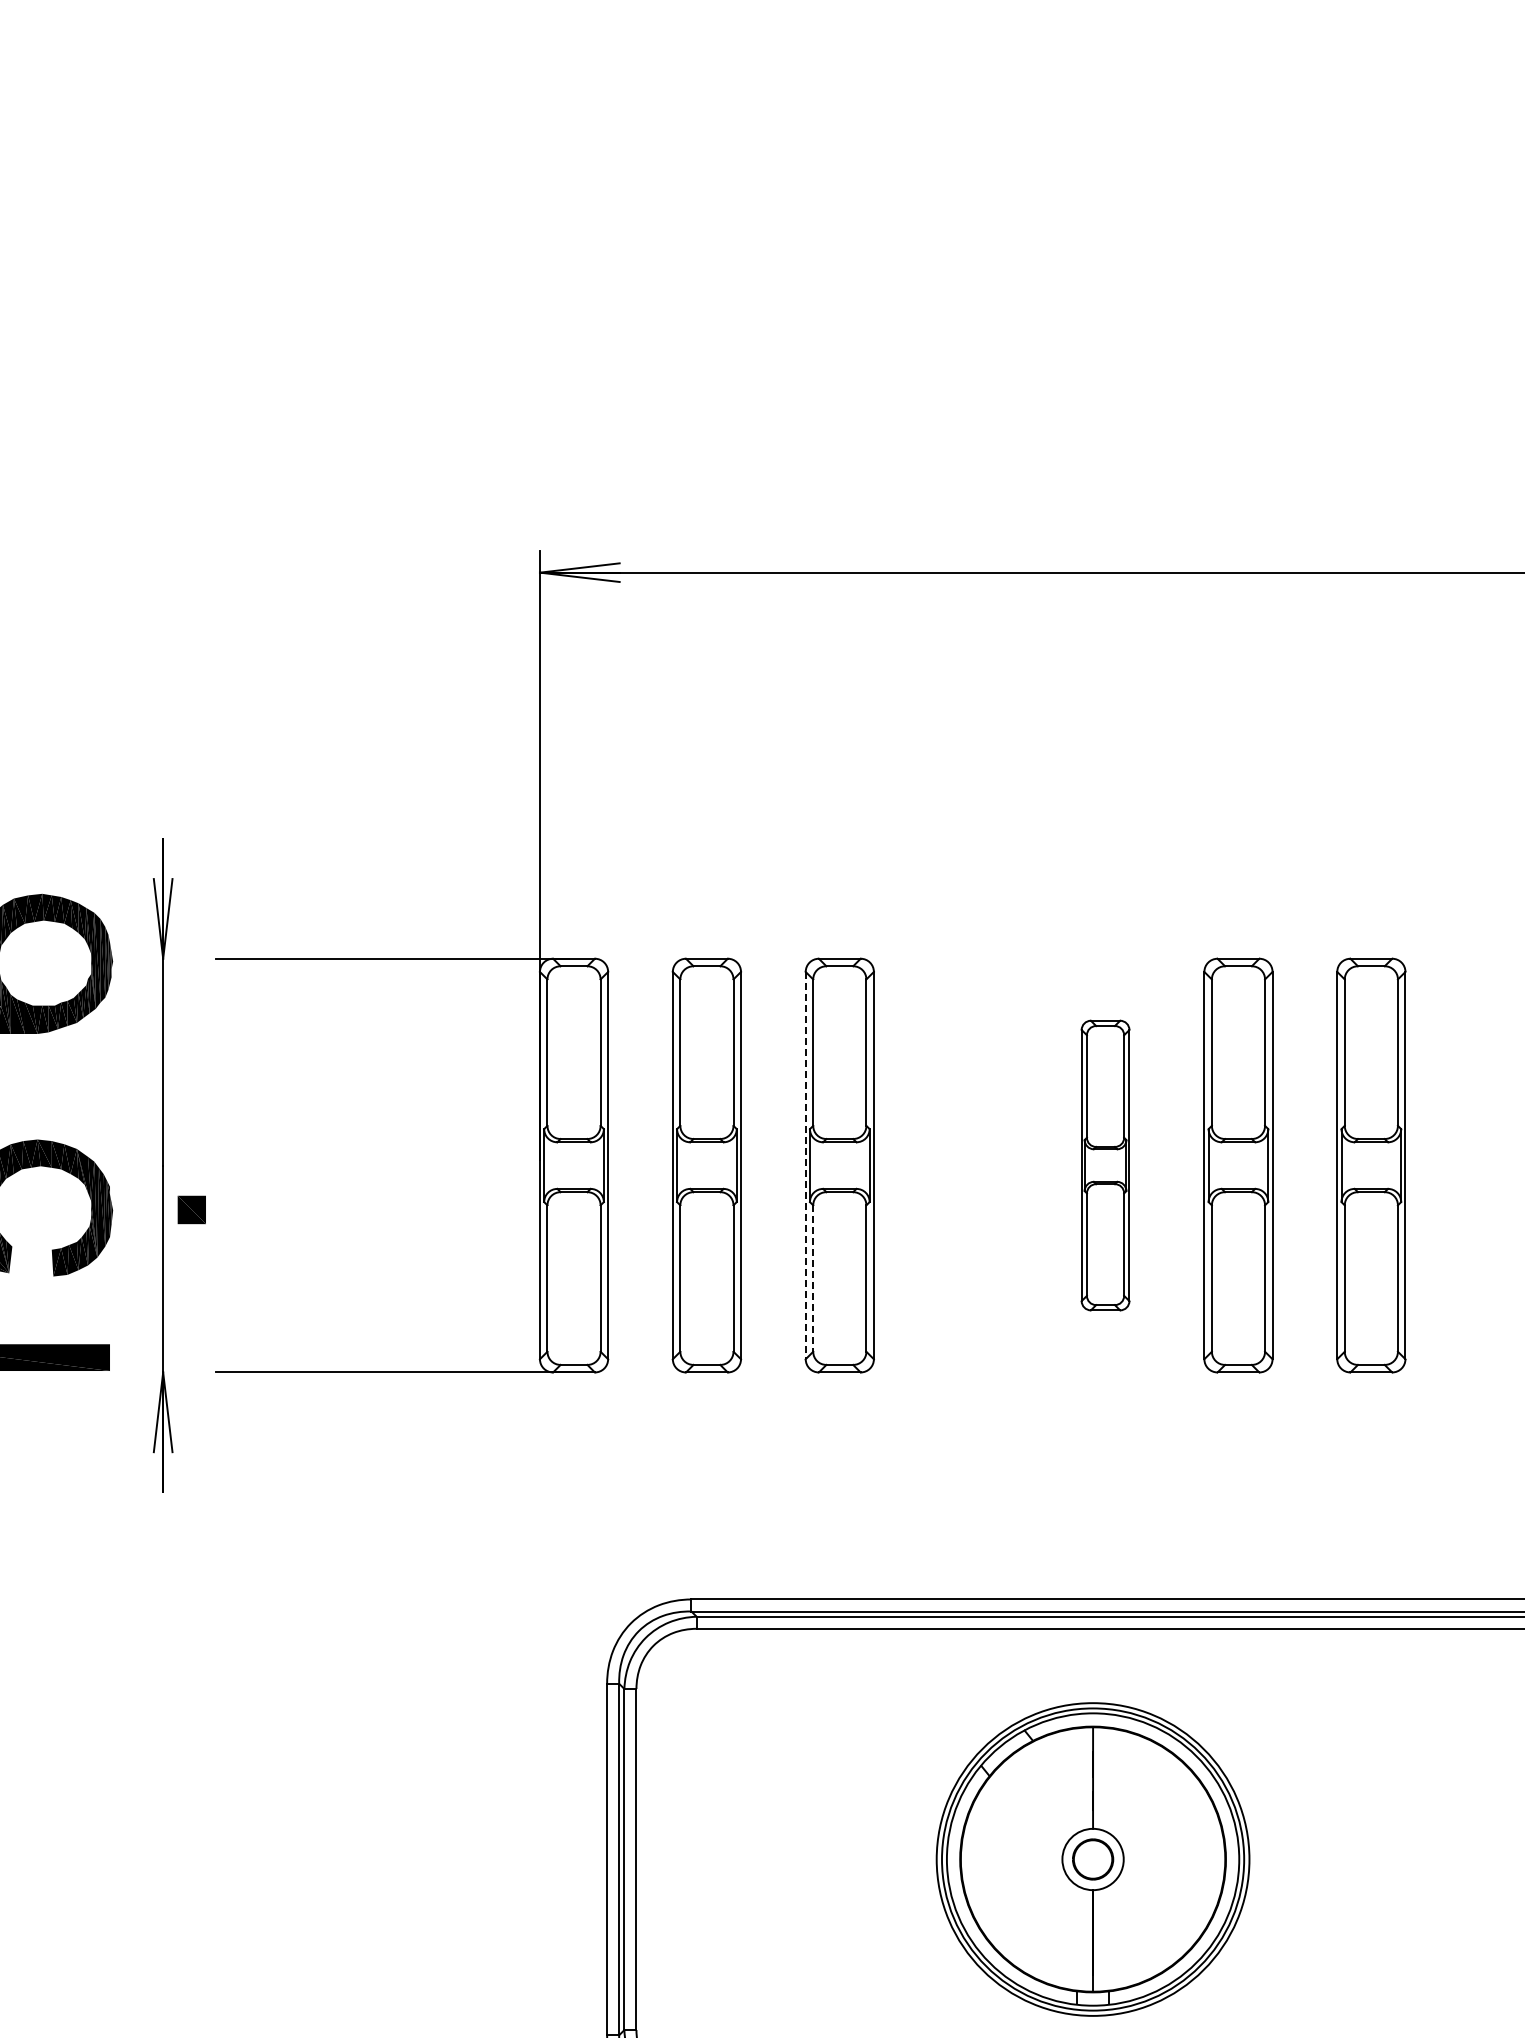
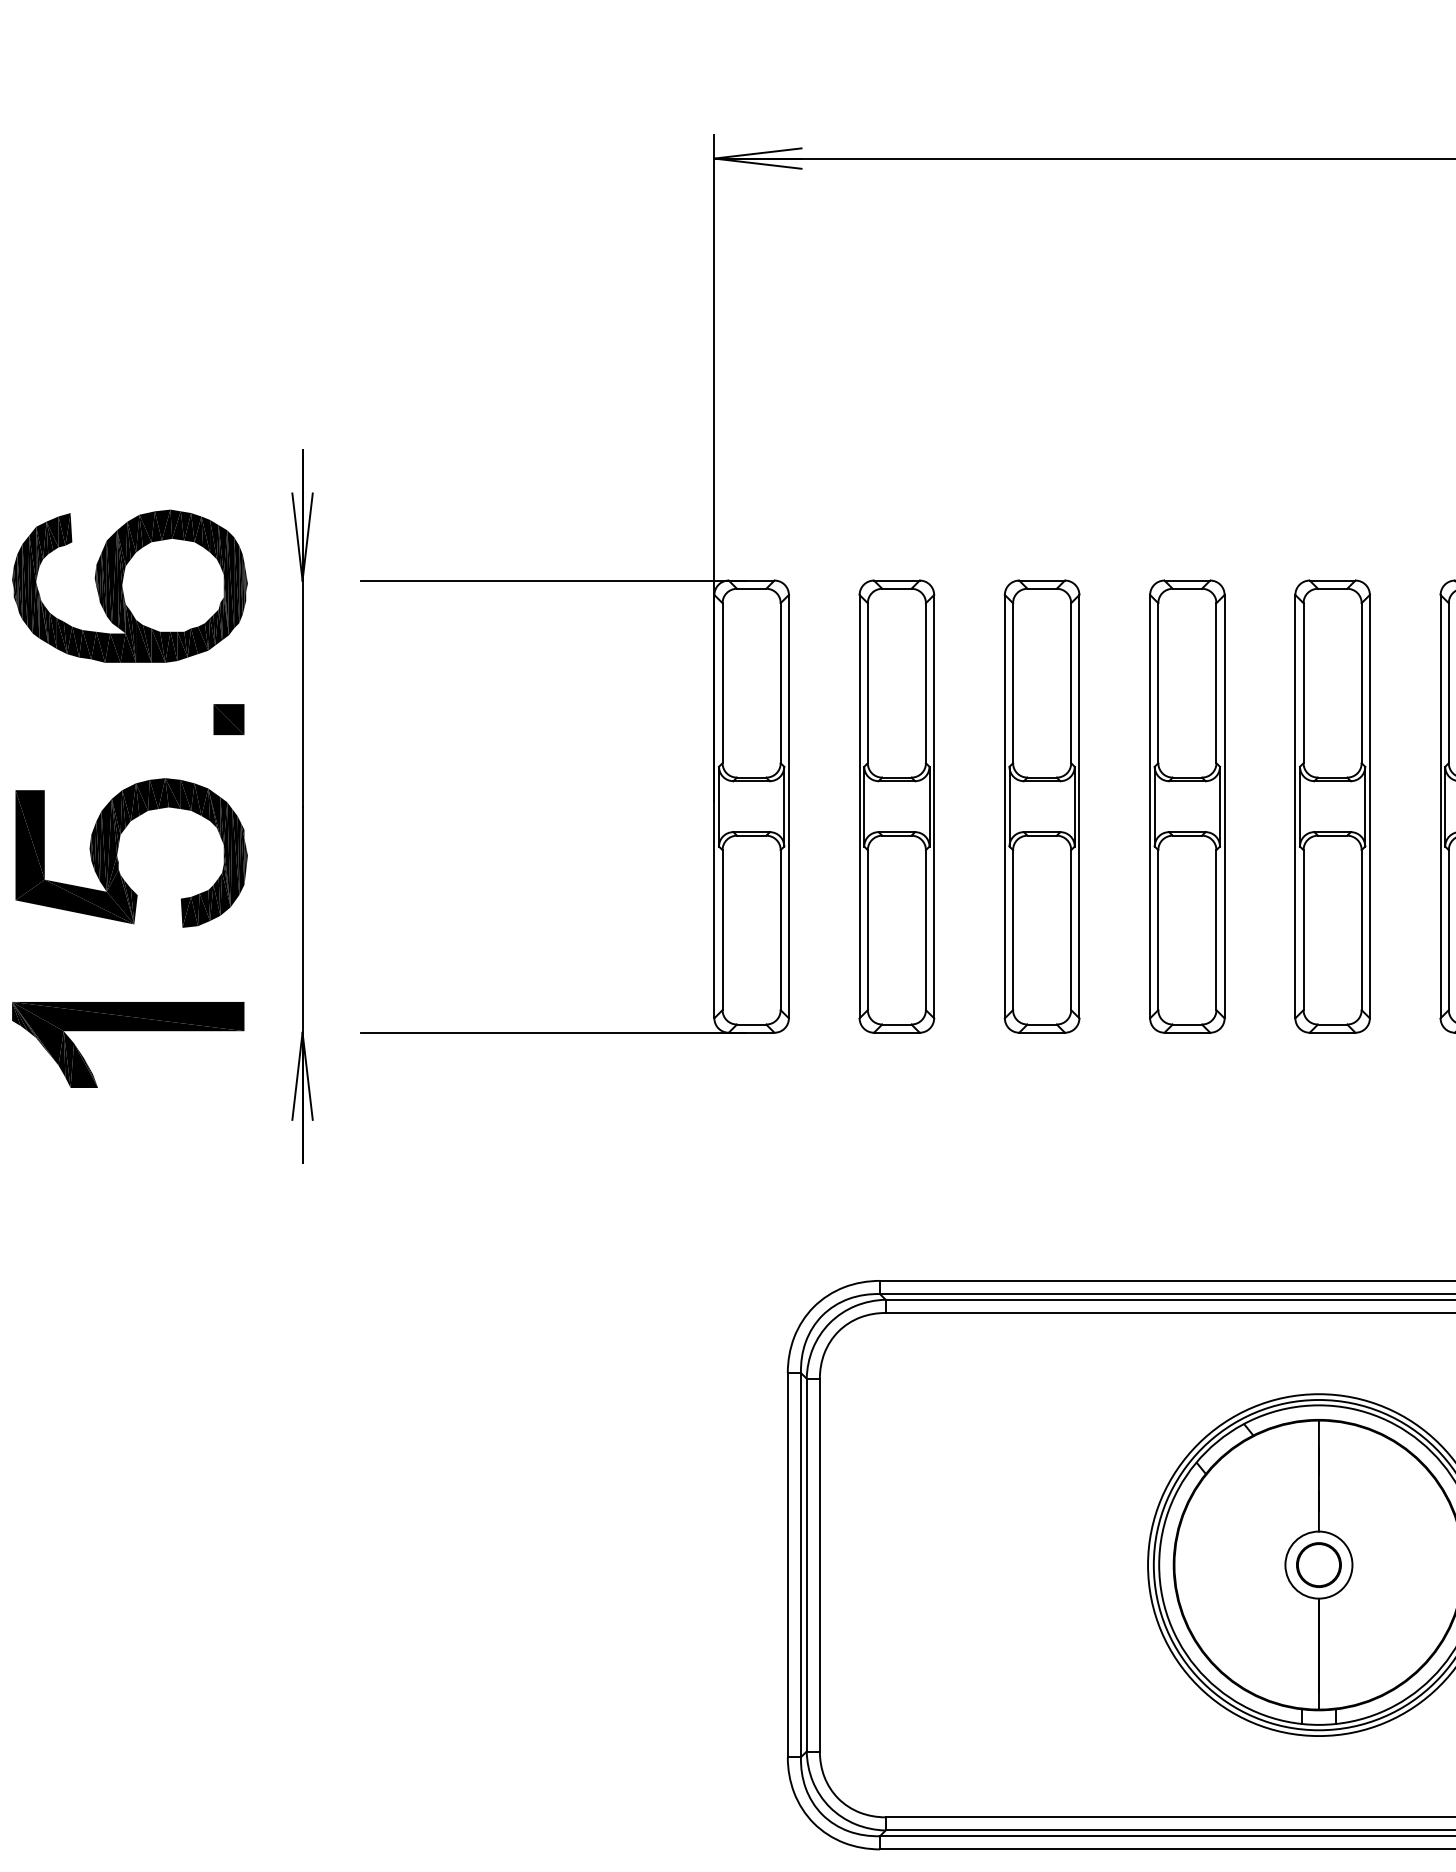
line: (805, 1165) -> (1004, 806), dashed -> solid
part: (972, 1165) -> (1187, 806), added
part: (1105, 1165) -> (1332, 806), size x1.43
part: (191, 1209) -> (228, 719), moved
line: (813, 1279) -> (1013, 931), dashed -> solid

